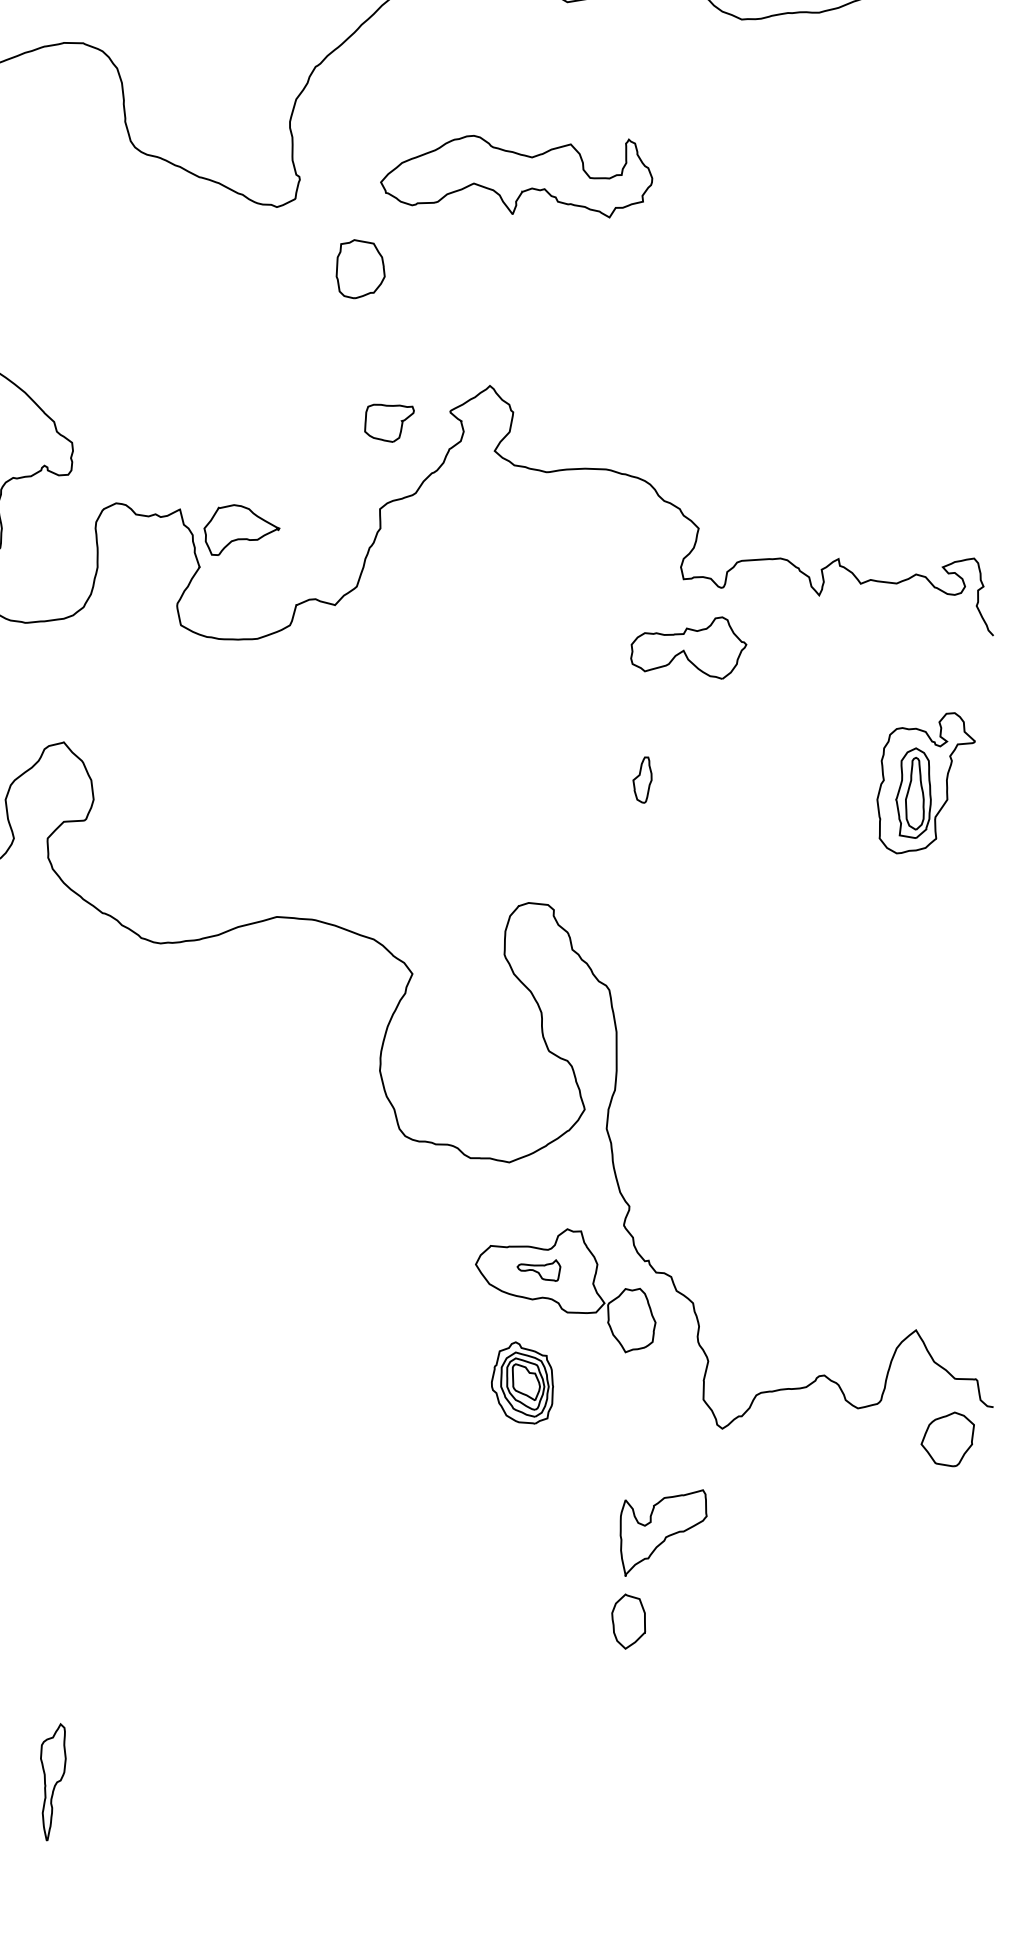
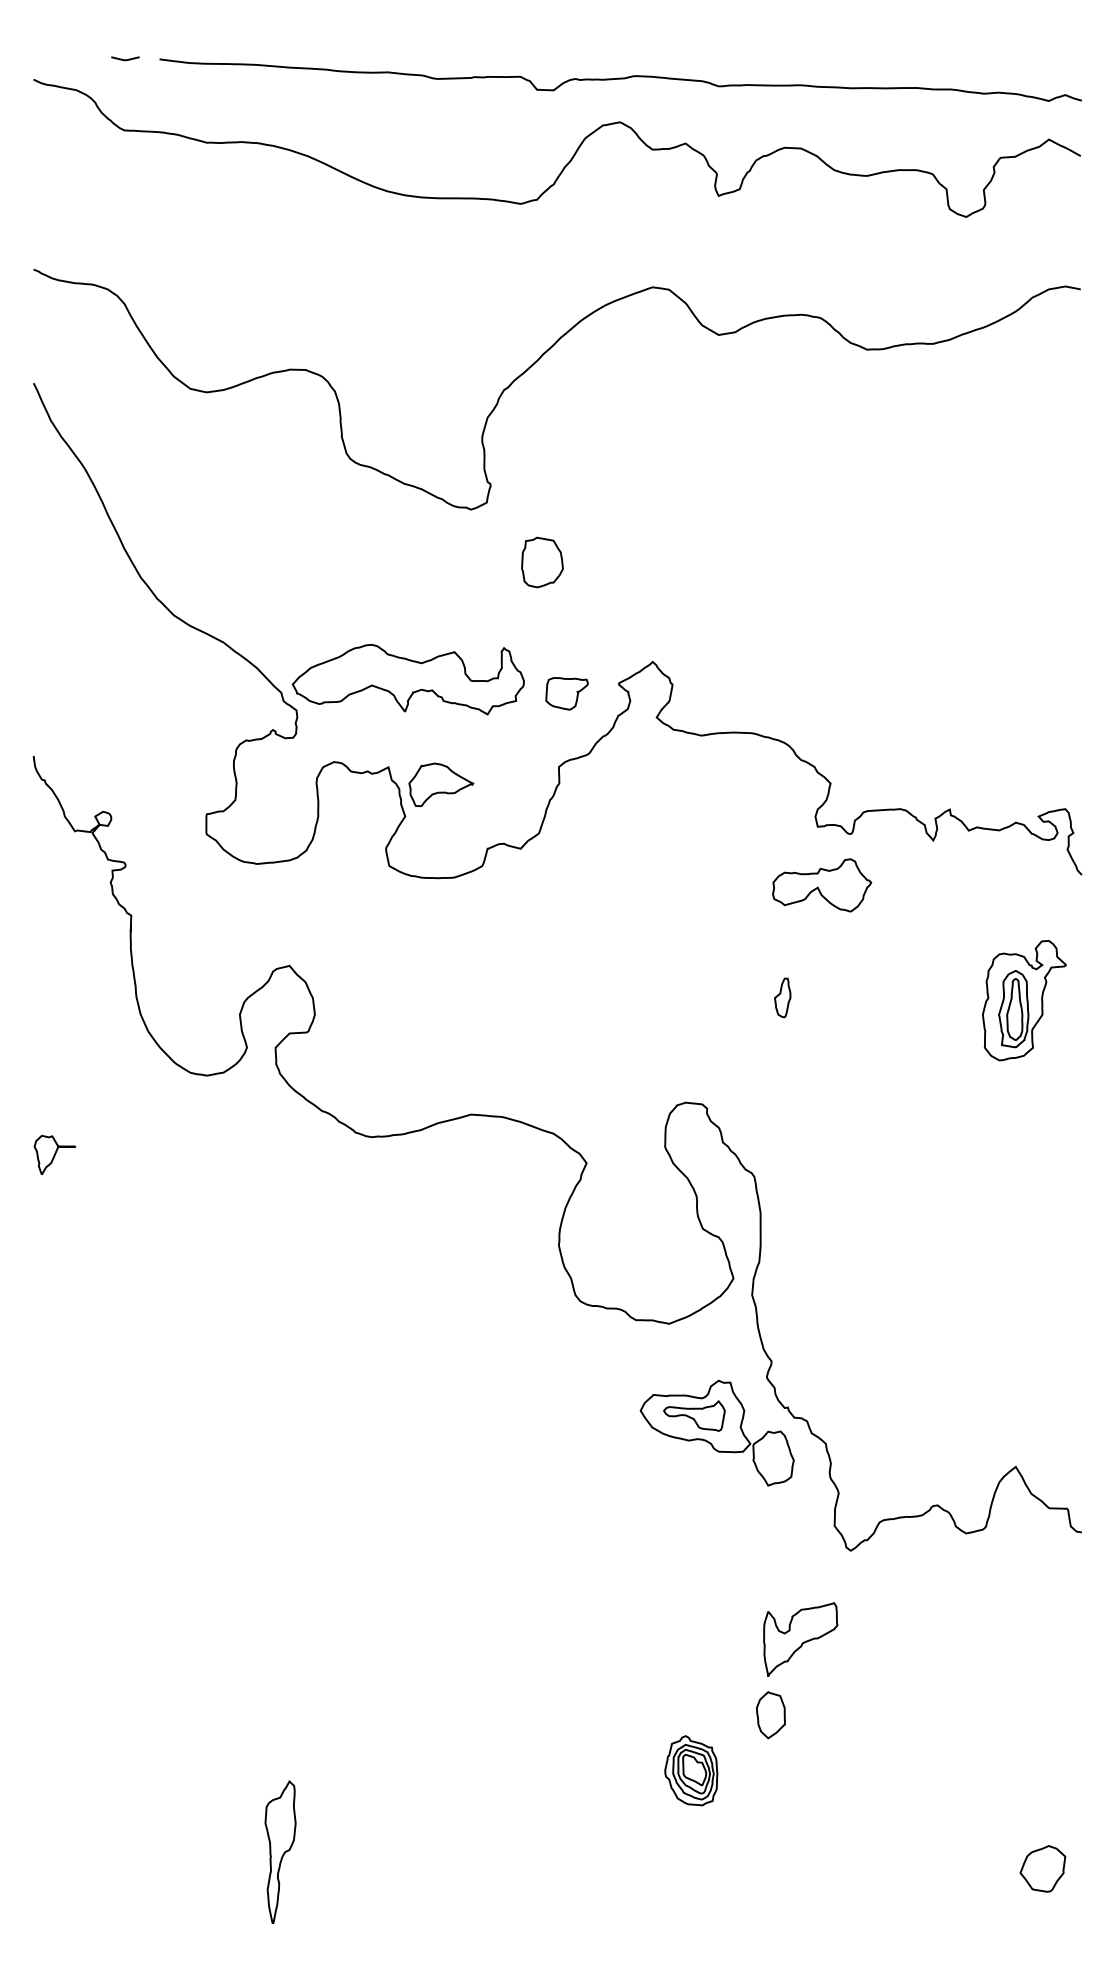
part: (515, 176) -> (407, 679), moved
part: (539, 1270) -> (694, 1415), size x1.67
part: (522, 1382) -> (691, 1770), moved
part: (947, 1438) -> (1042, 1868), moved
part: (53, 1781) -> (280, 1851), size x1.43

